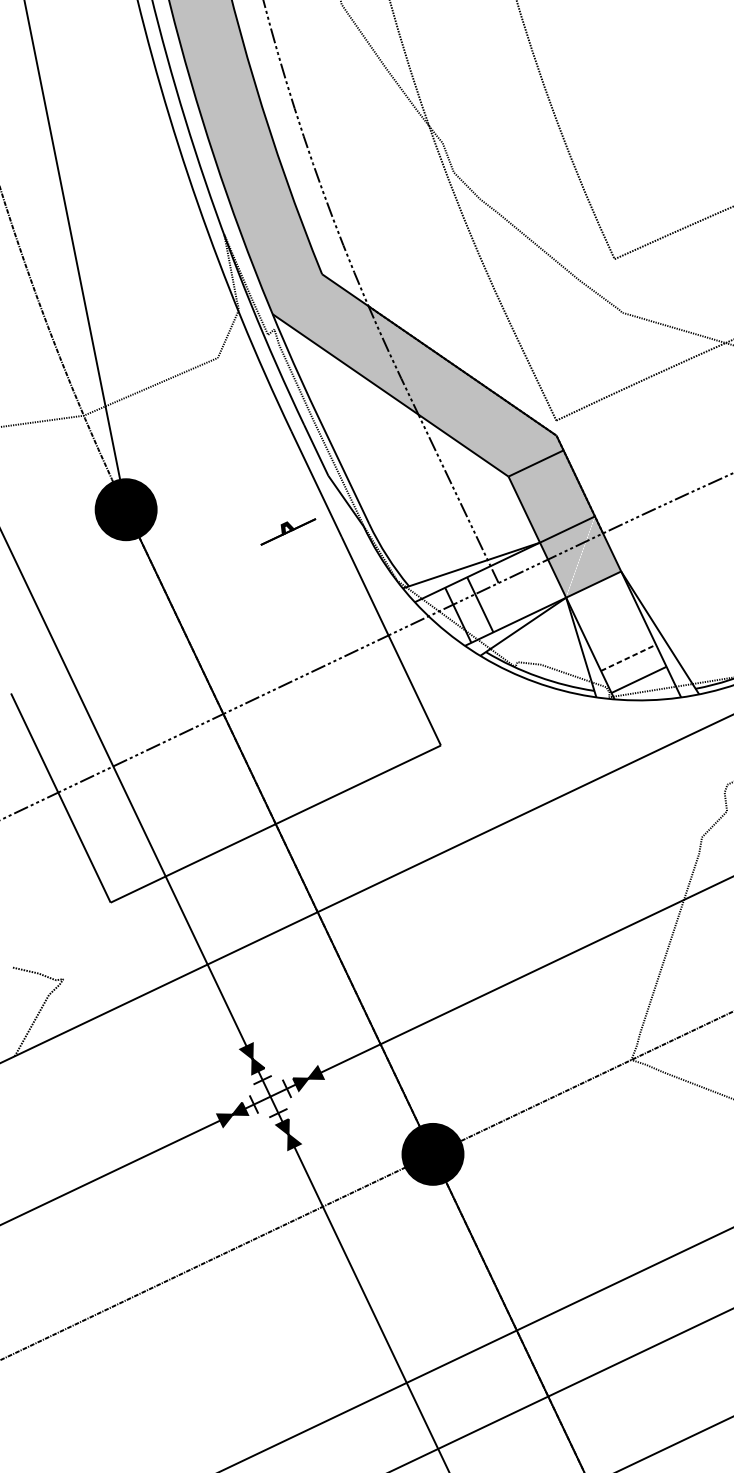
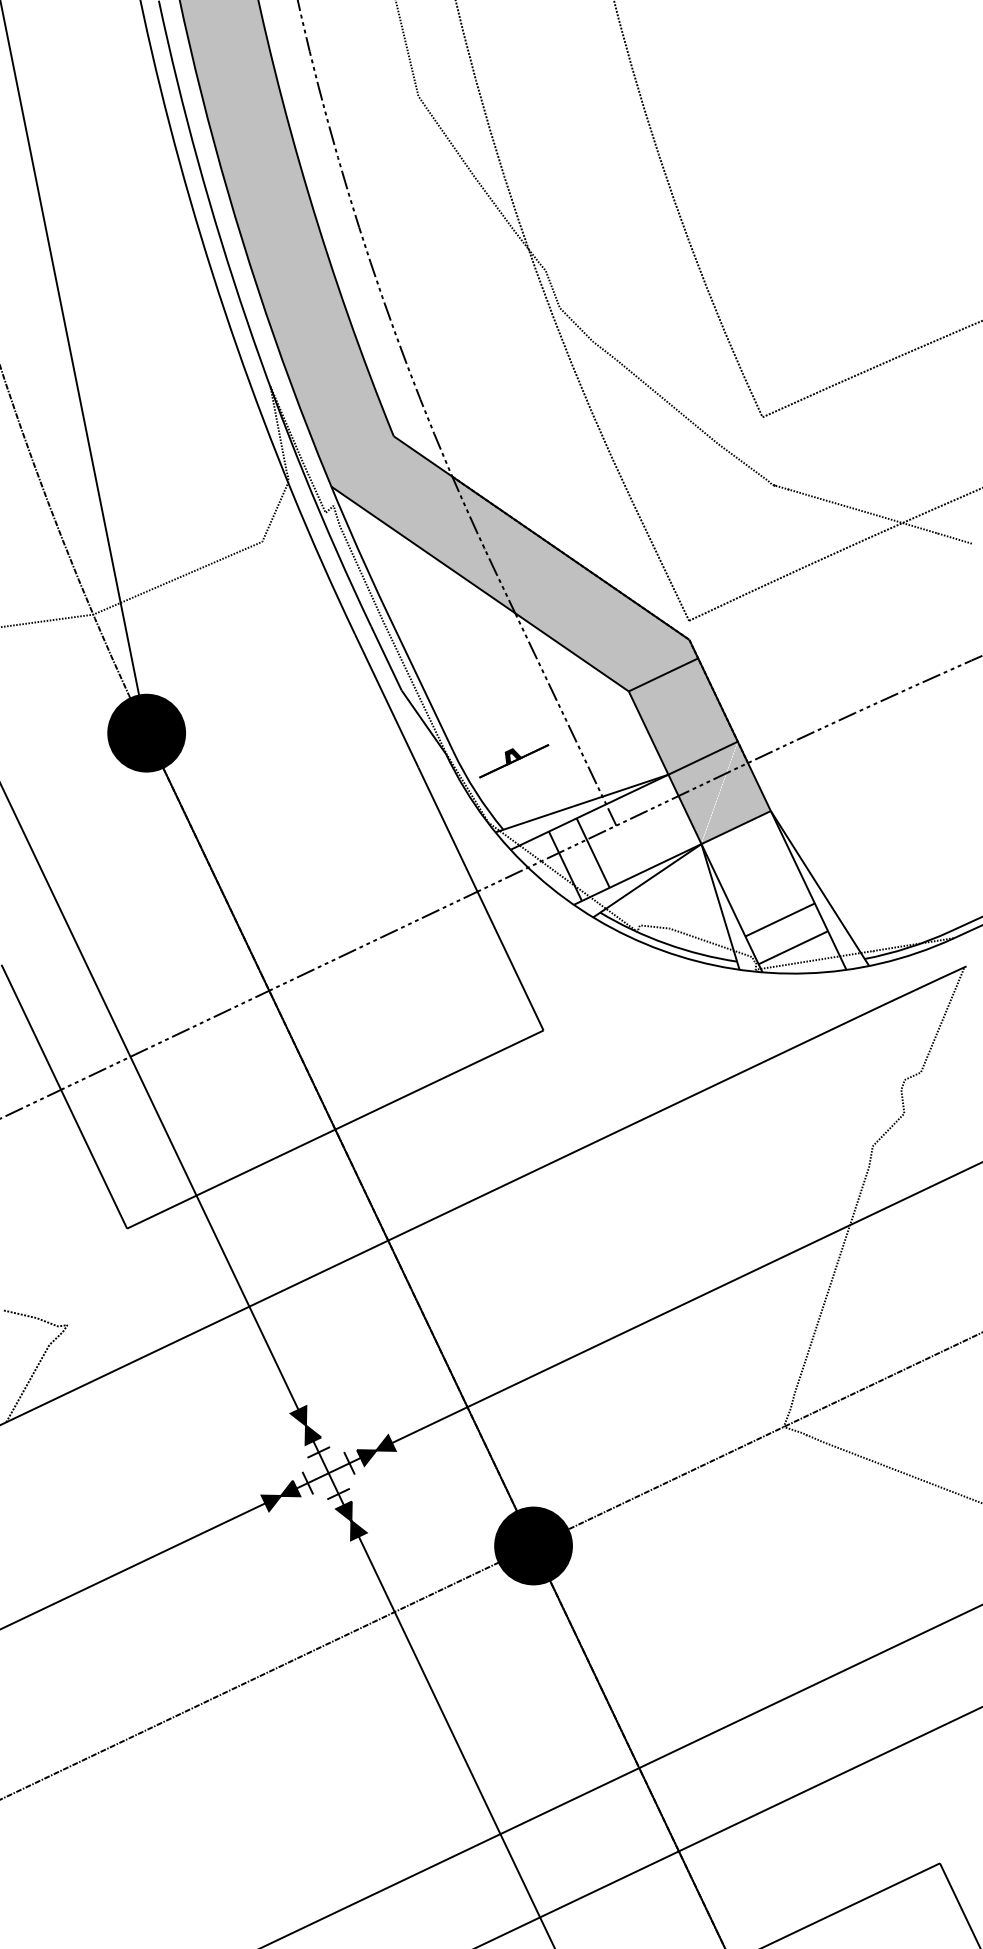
part: (288, 532) -> (514, 761), moved
line: (628, 657) -> (780, 919), dashed -> solid

